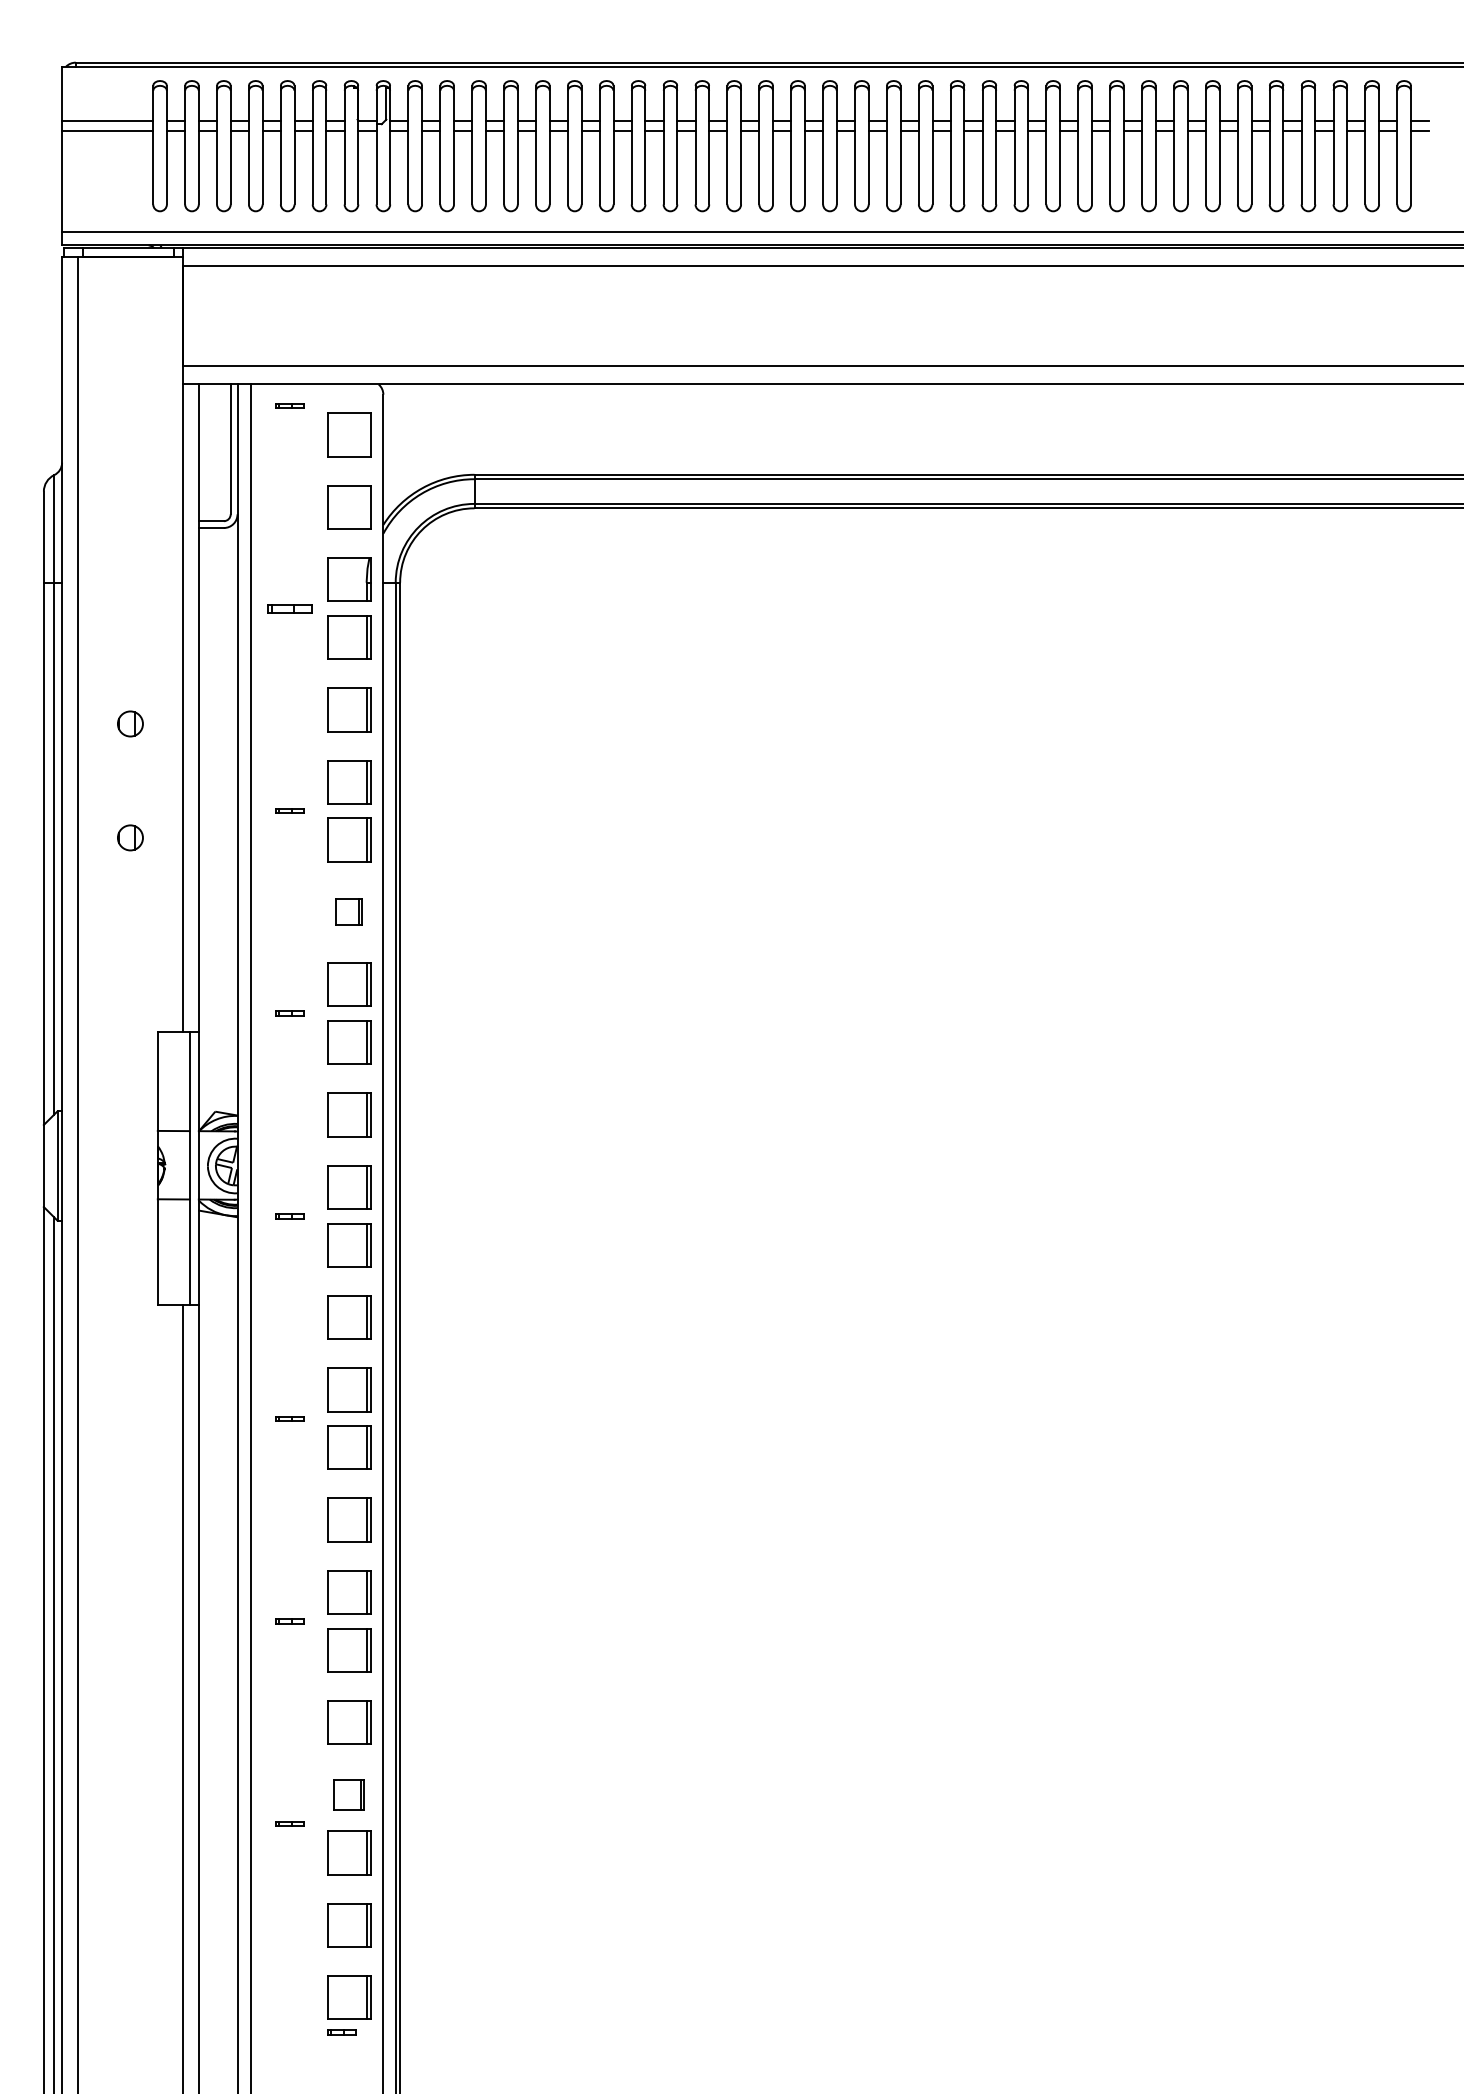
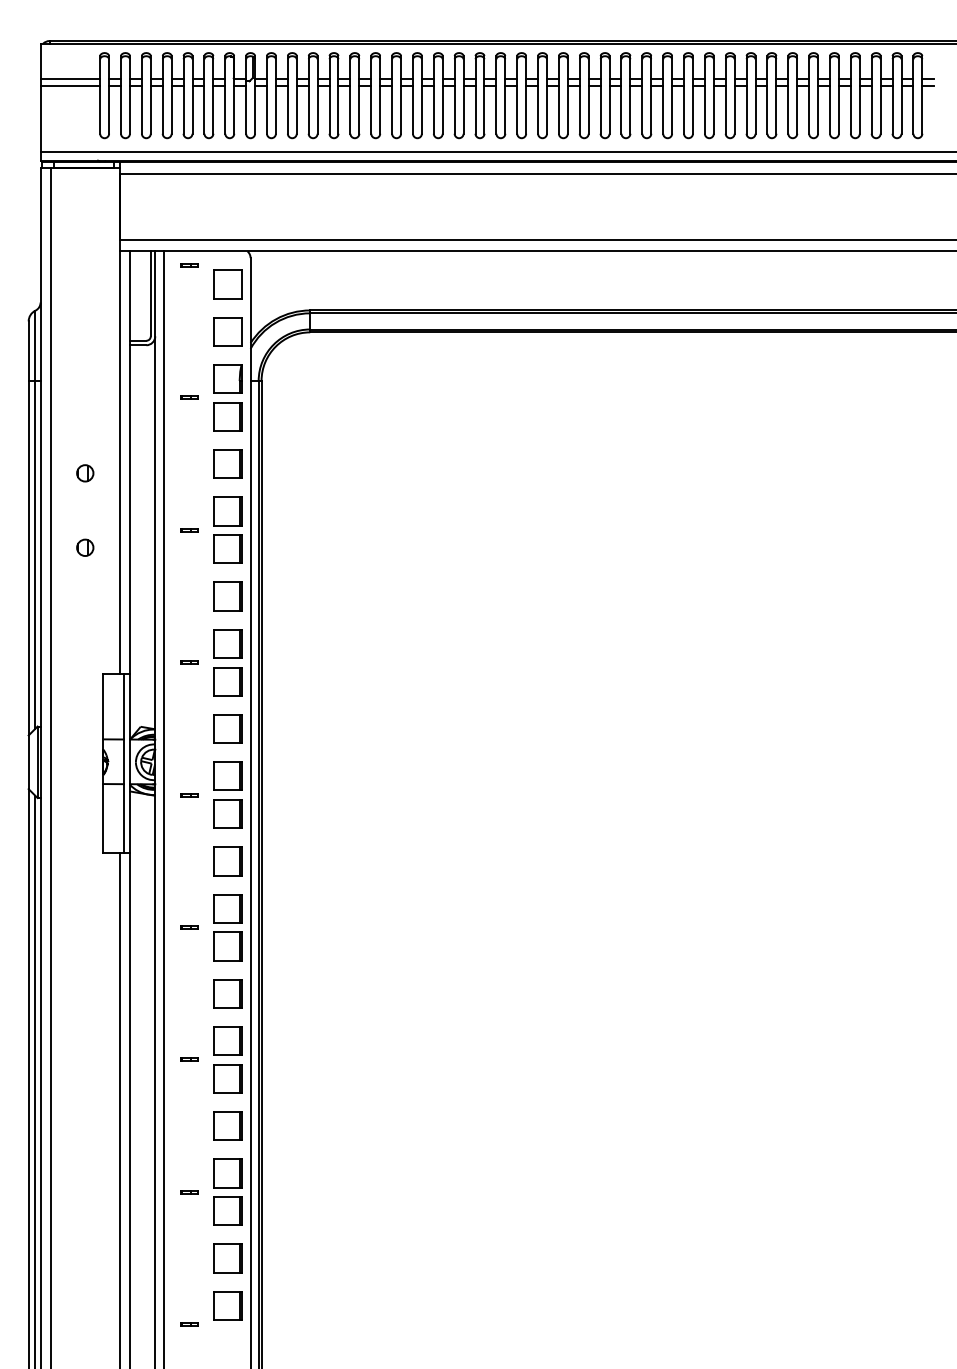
part: (289, 607) -> (189, 397), size x0.62
part: (348, 912) -> (227, 596), size x1.67
part: (348, 1795) -> (227, 1173), size x1.43
part: (341, 2032) -> (189, 1324), moved

